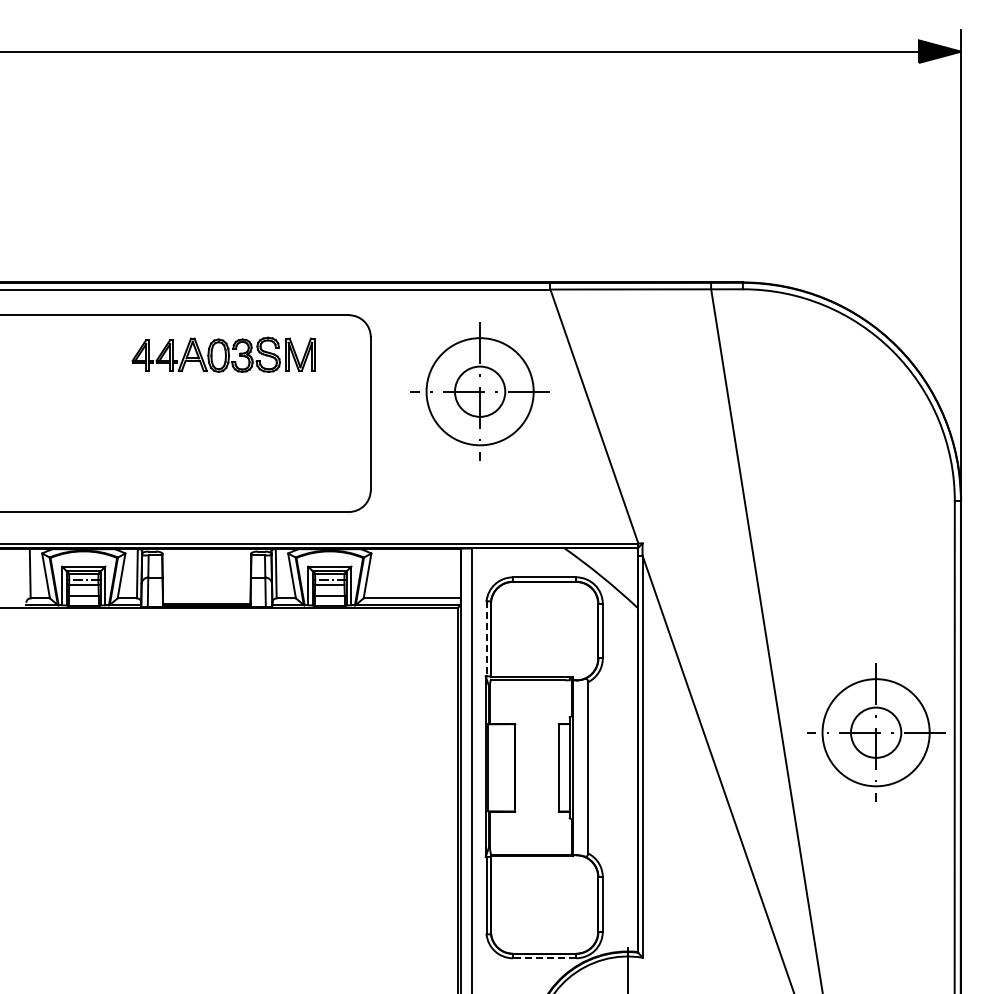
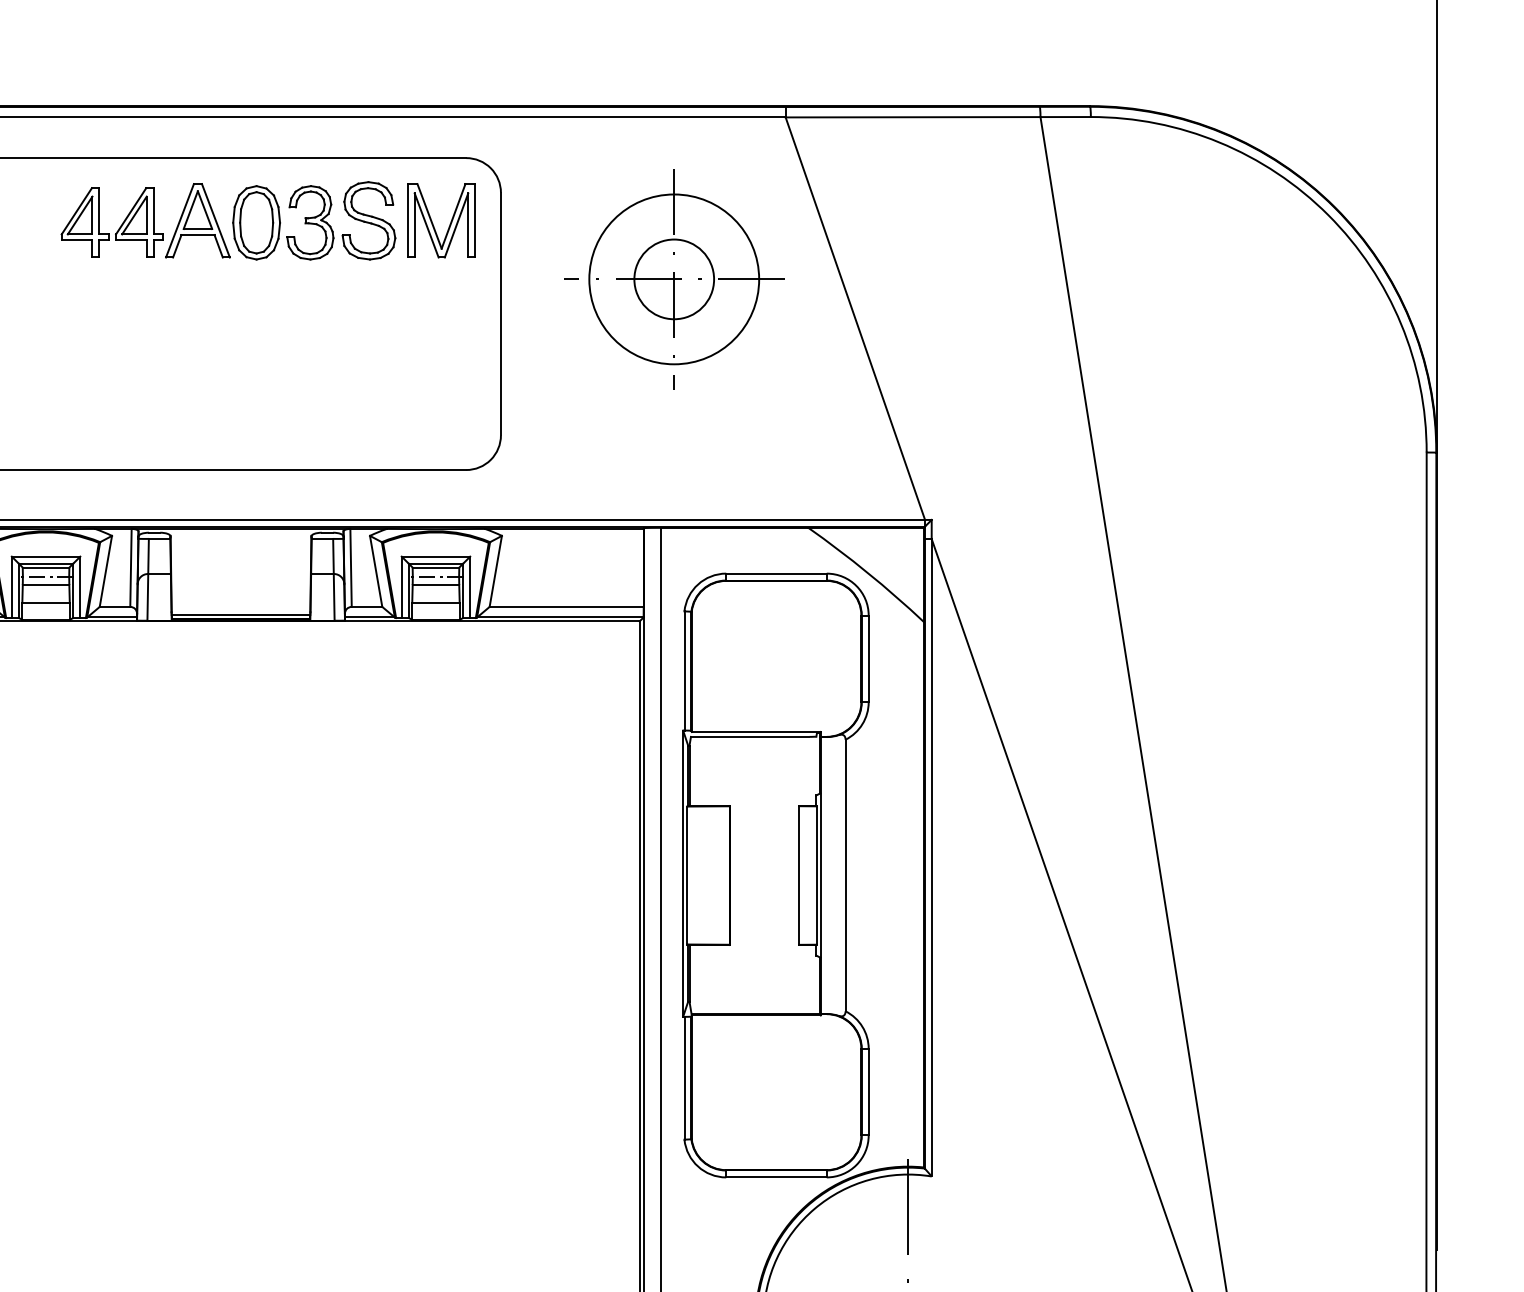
part: (223, 354) -> (267, 220), size x1.43
line: (486, 638) -> (684, 670), dashed -> solid
part: (875, 732) -> (1300, 819), removed
line: (544, 958) -> (776, 1177), dashed -> solid

